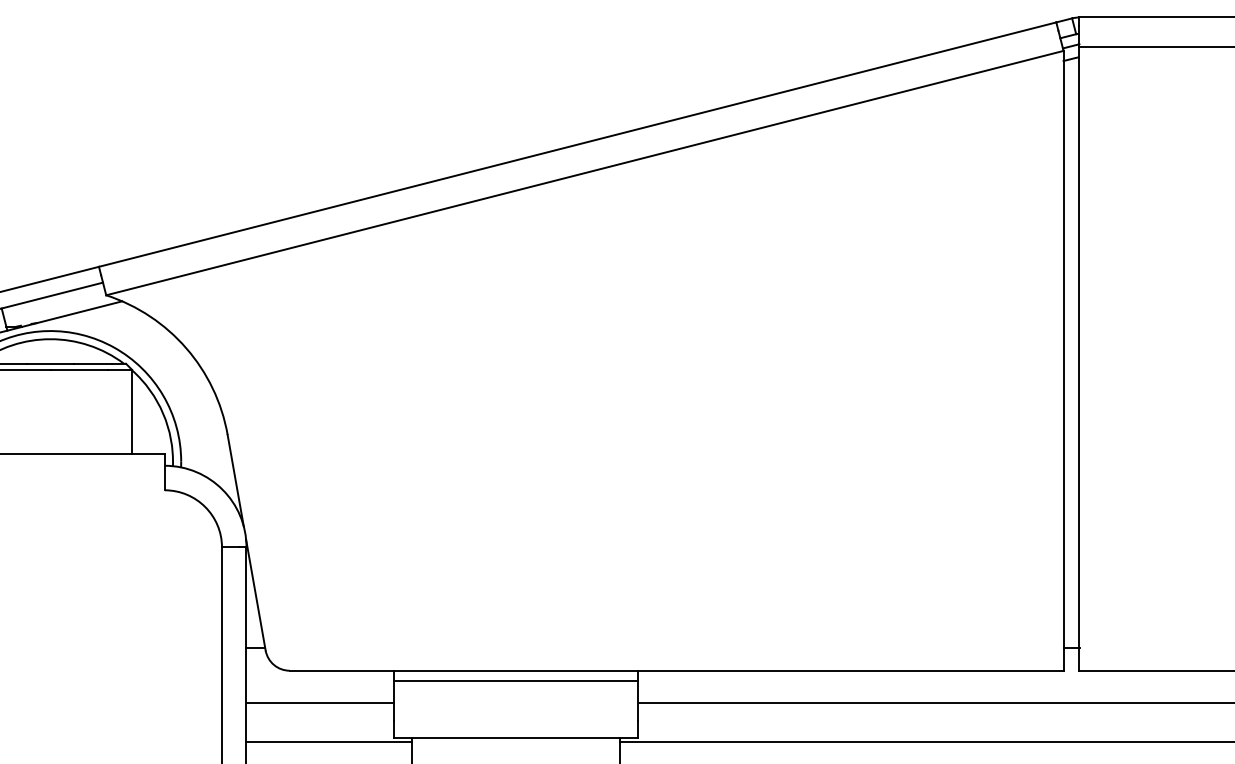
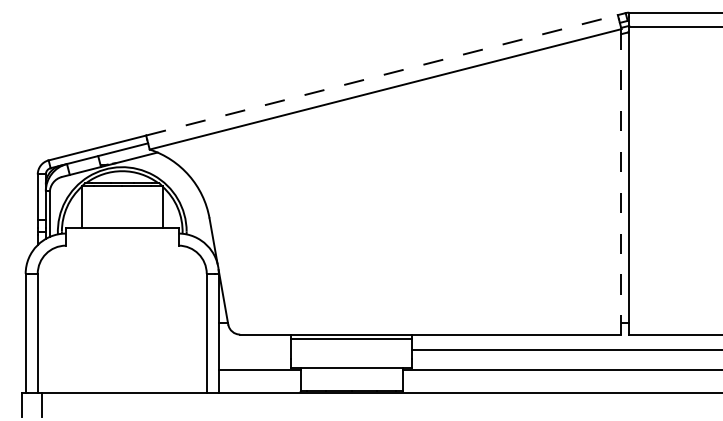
line: (578, 144) -> (382, 75), solid -> dashed
line: (1063, 360) -> (621, 181), solid -> dashed
line: (318, 703) -> (254, 350), removed

